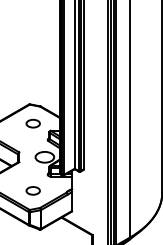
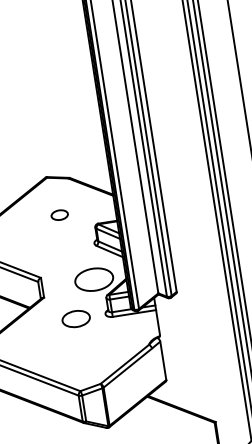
part: (32, 123) -> (58, 215), size x0.6
part: (32, 190) -> (74, 318), moved

